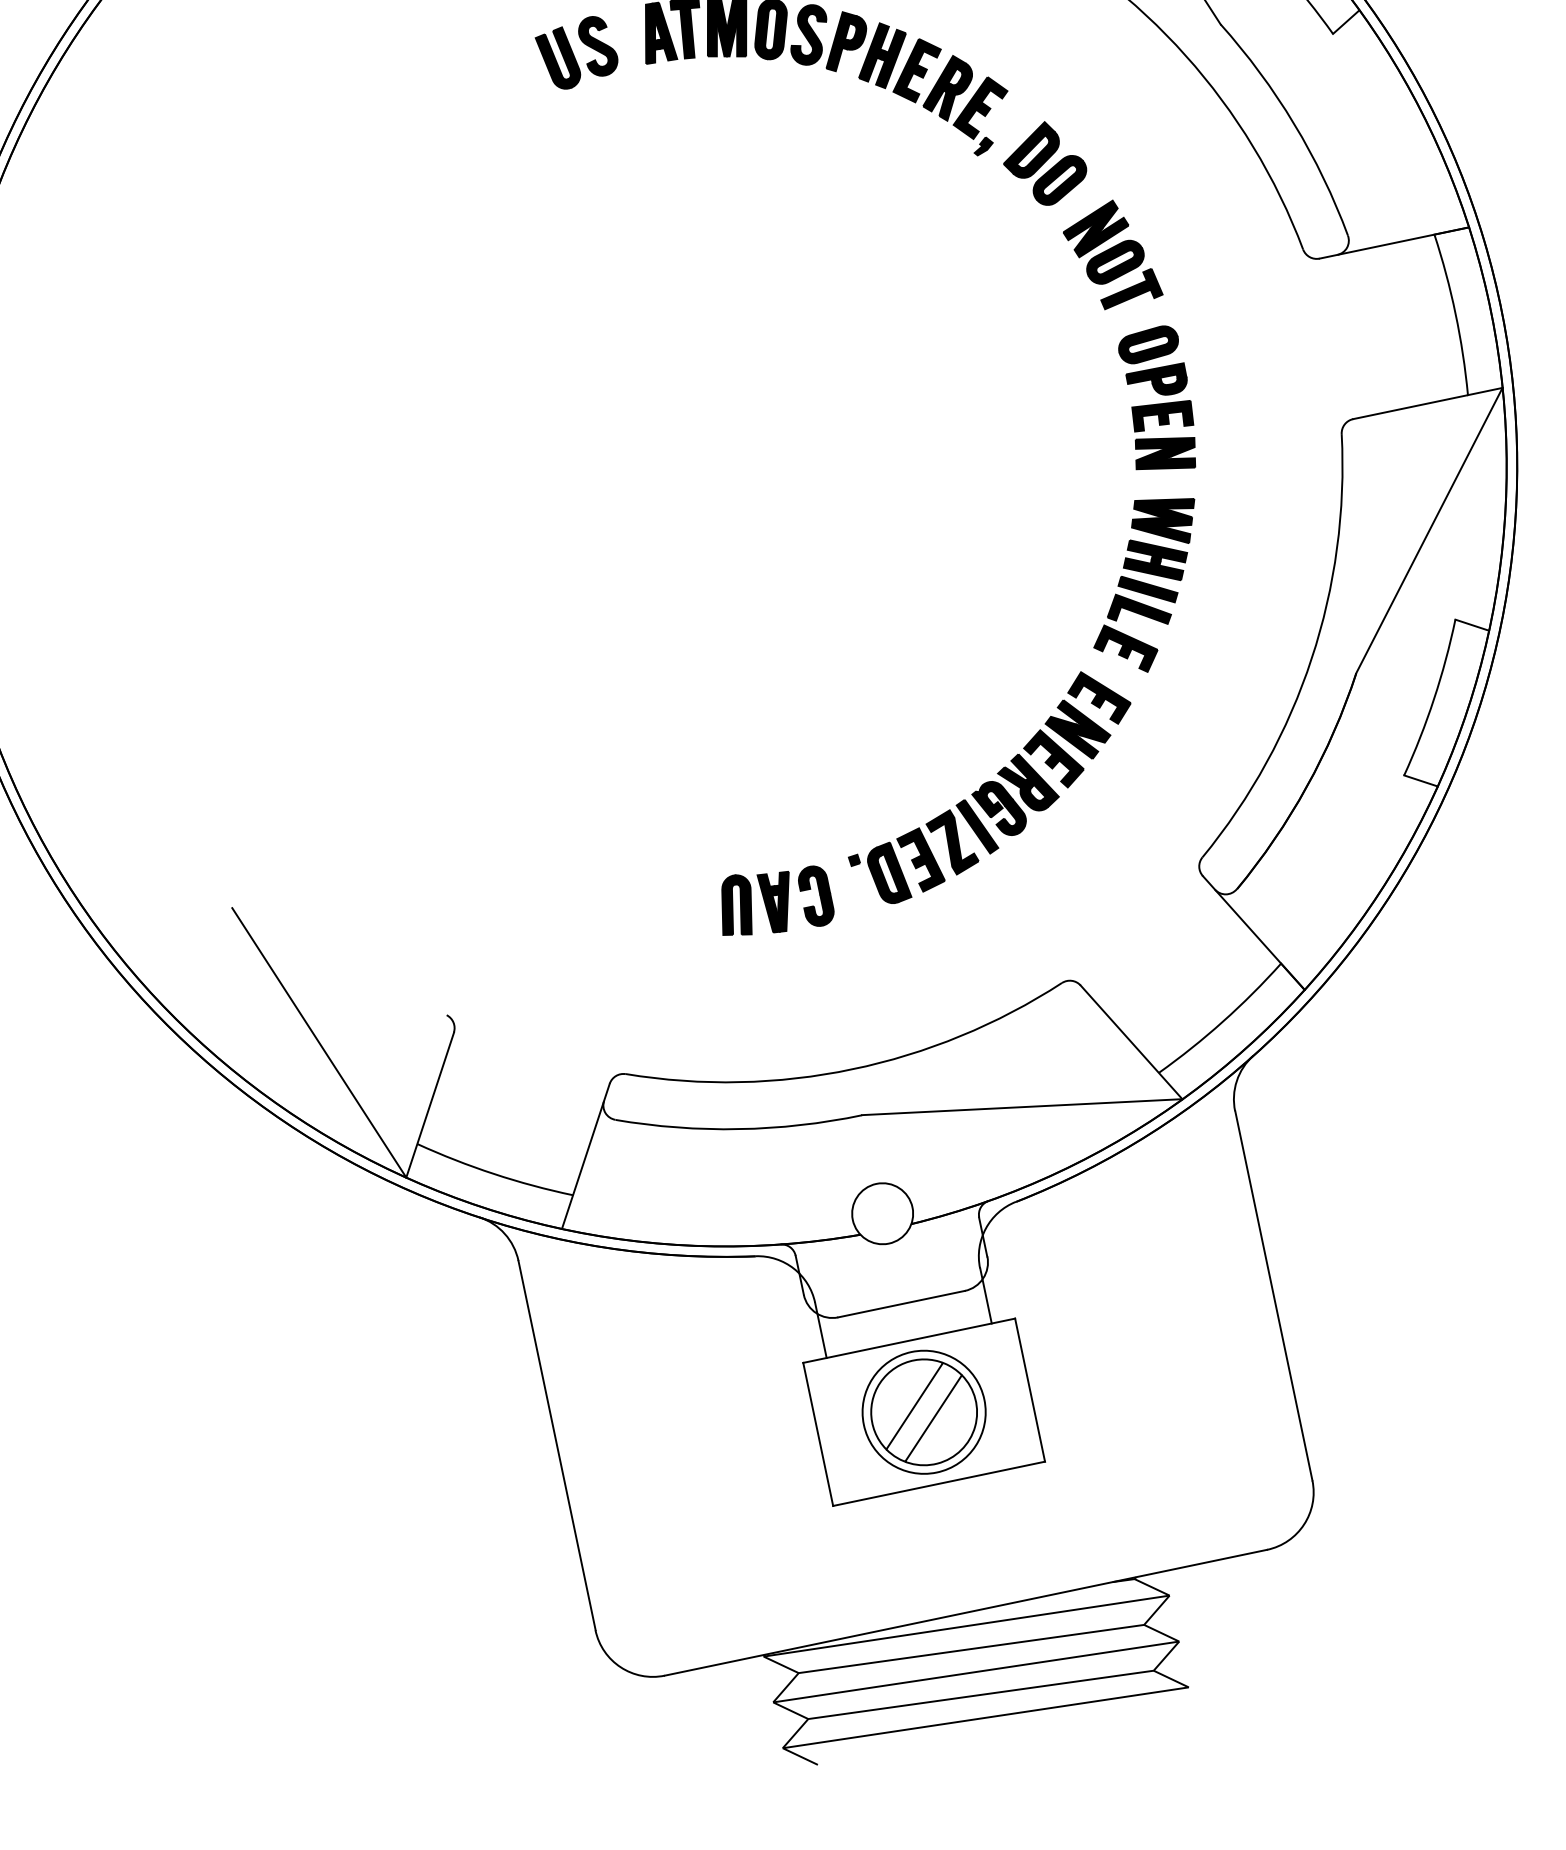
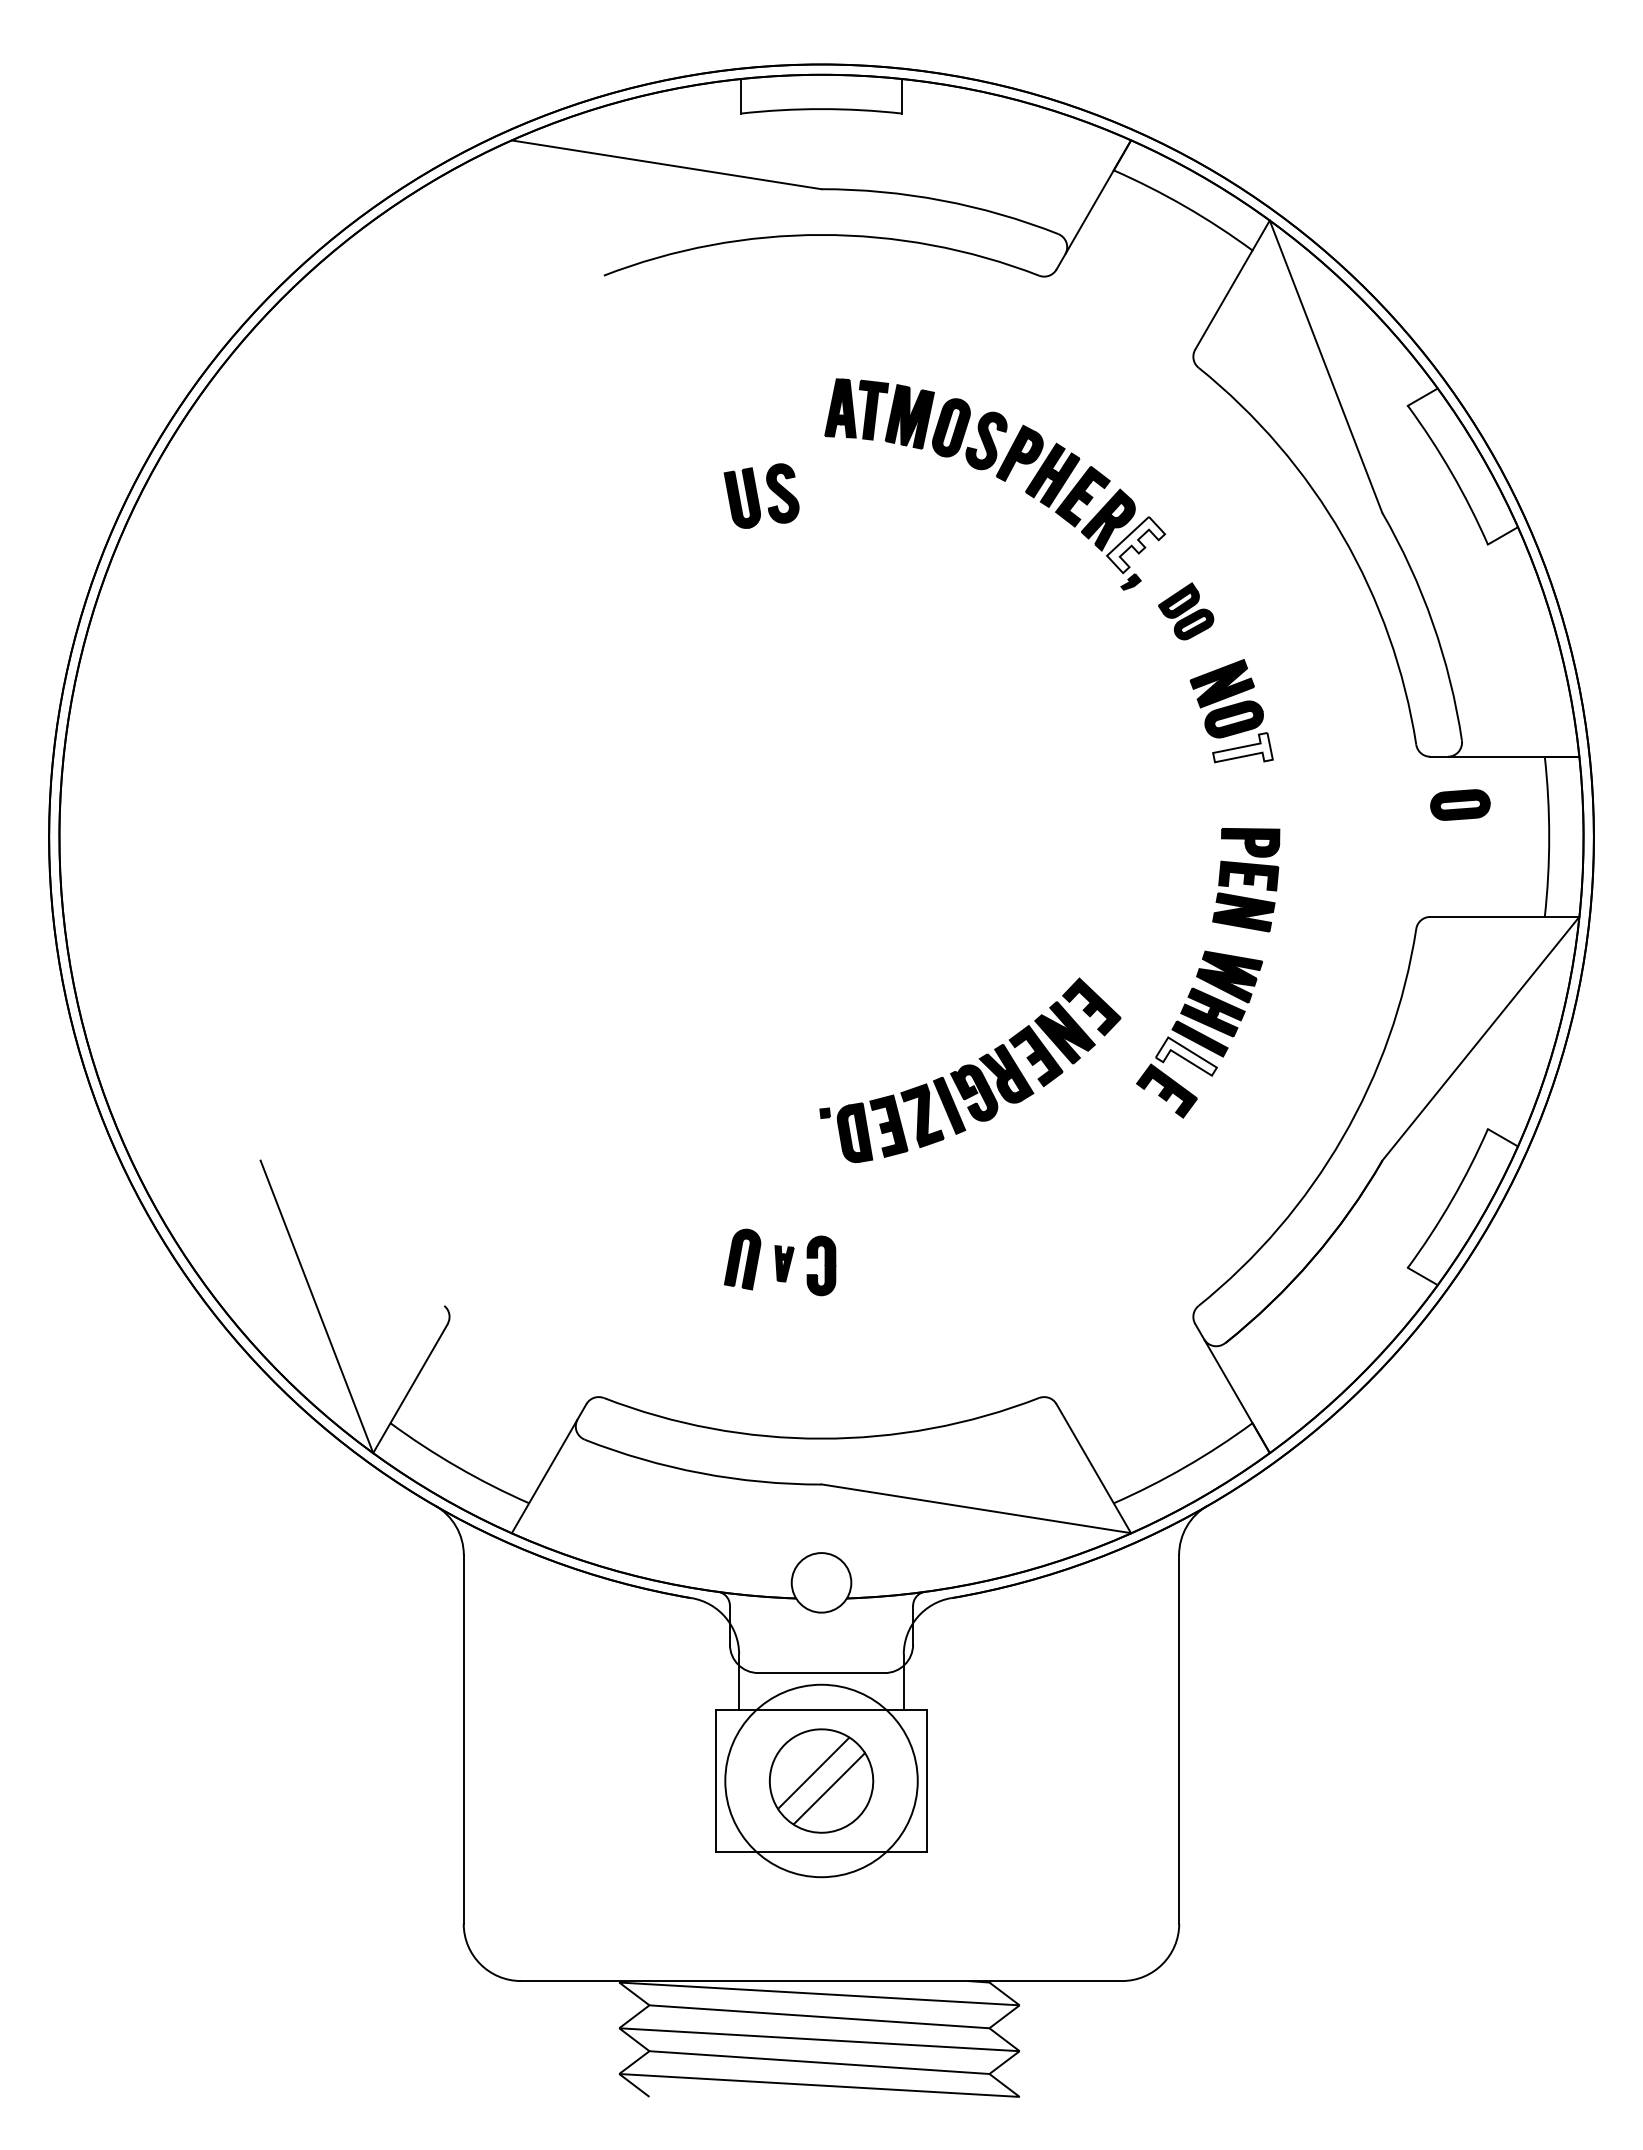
part: (577, 52) -> (761, 495), moved
fill: (980, 107) -> (1136, 544), removed
part: (1044, 164) -> (1185, 611), size x0.7
fill: (1129, 288) -> (1242, 747), removed
part: (1148, 344) -> (1460, 804), moved
fill: (1137, 610) -> (1185, 1056), removed
part: (991, 787) -> (970, 1070), moved
part: (778, 901) -> (784, 1263), size x0.6
circle: (924, 1411) -> (821, 1780), size x1.6

